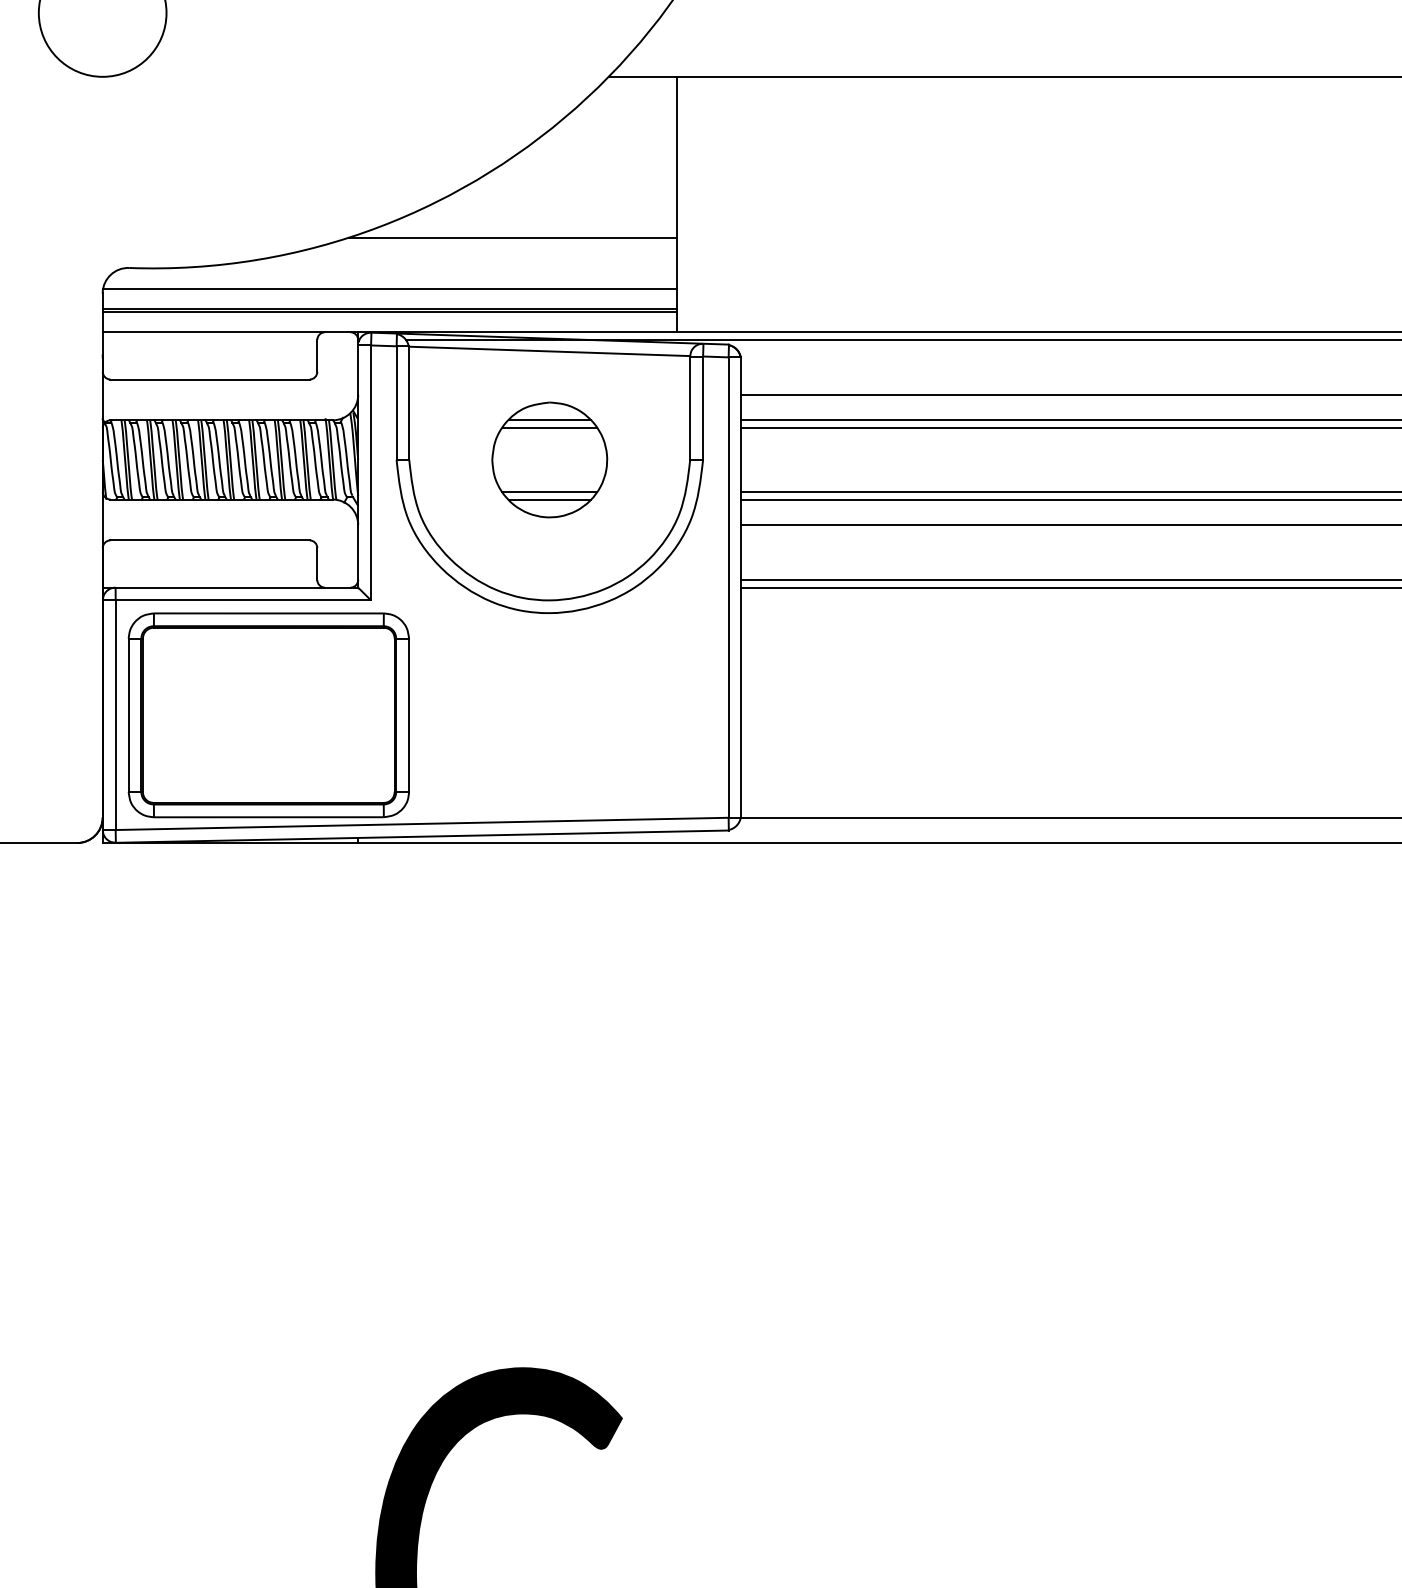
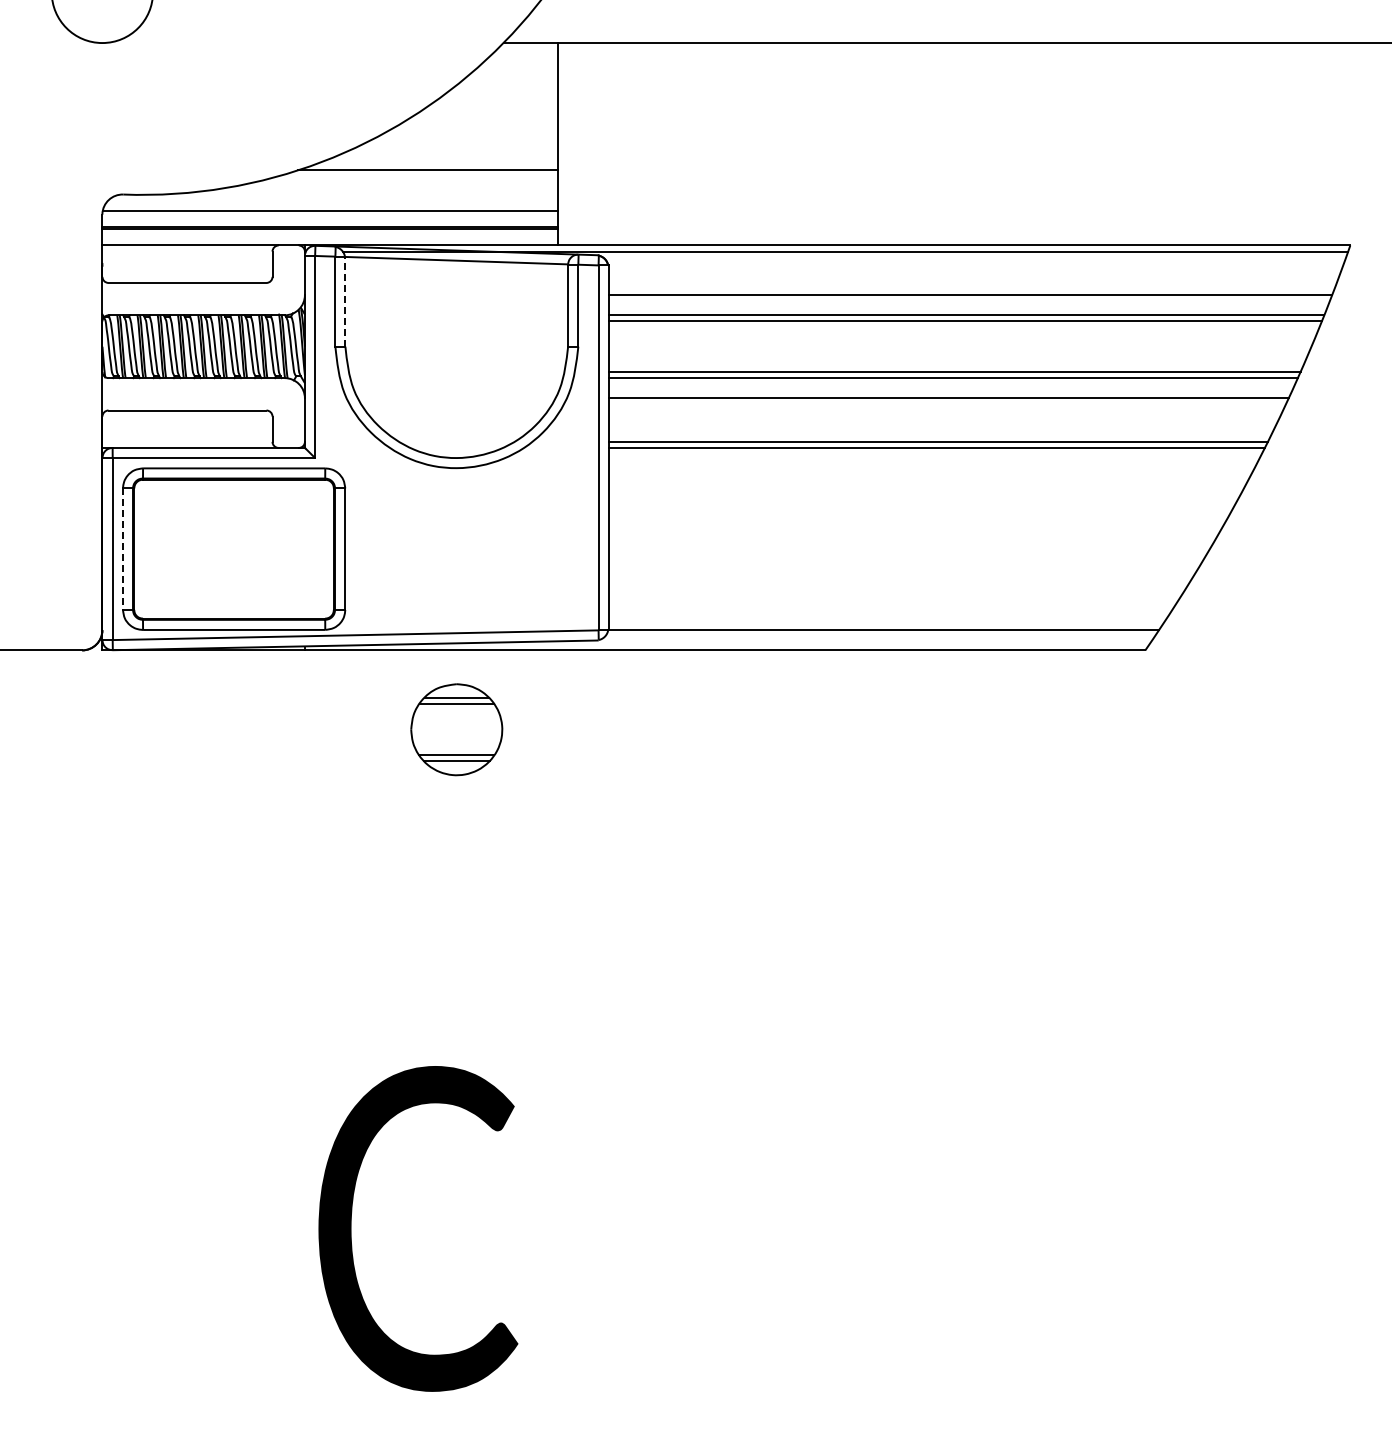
line: (409, 402) -> (345, 301), solid -> dashed
part: (549, 459) -> (456, 729), moved
line: (128, 715) -> (122, 549), solid -> dashed

